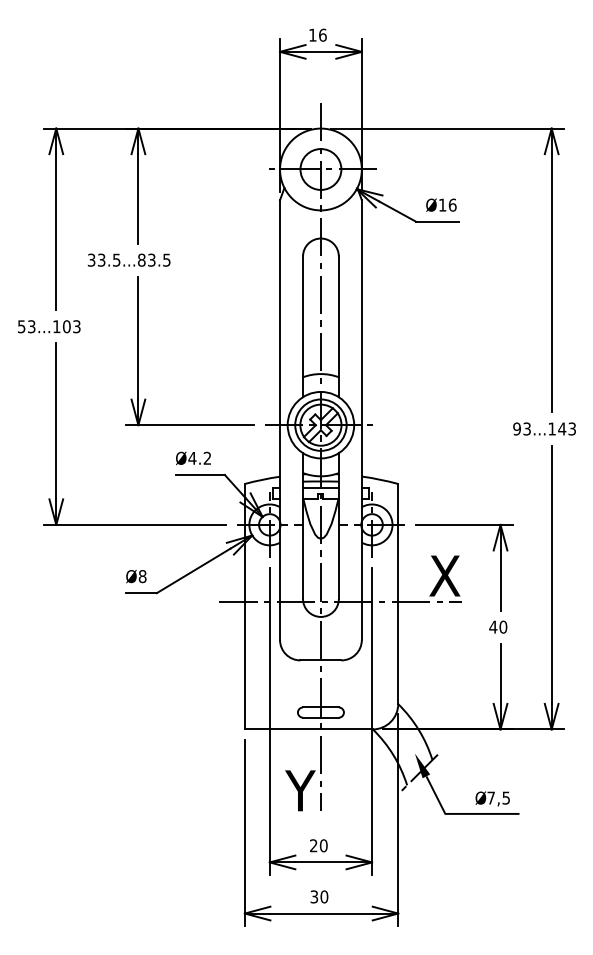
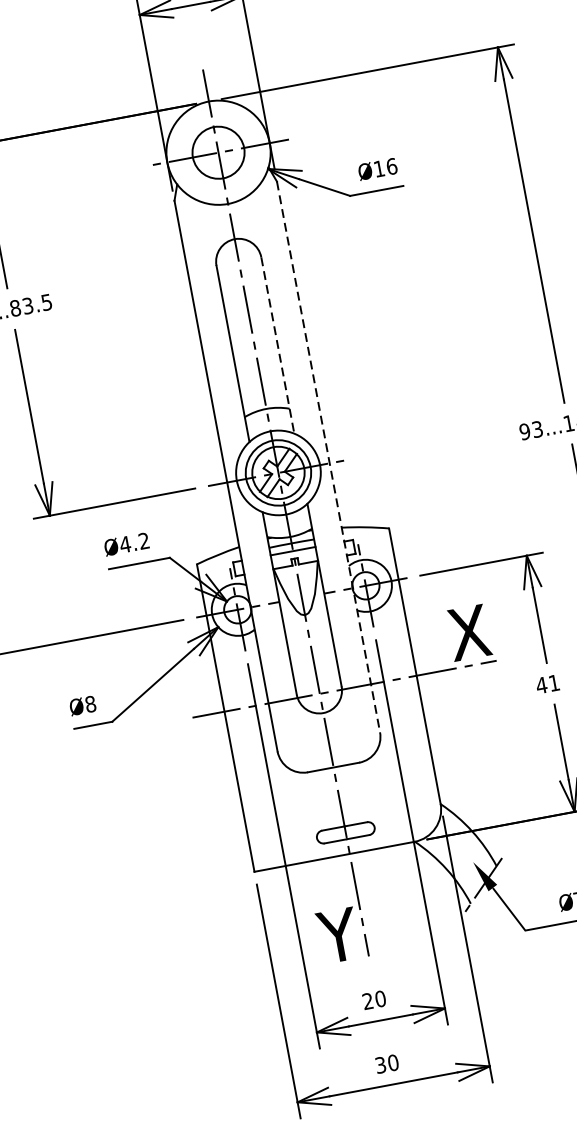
line: (338, 327) -> (277, 346), solid -> dashed
line: (361, 420) -> (328, 457), solid -> dashed
text: (503, 626) -> (554, 682), 40 -> 41

